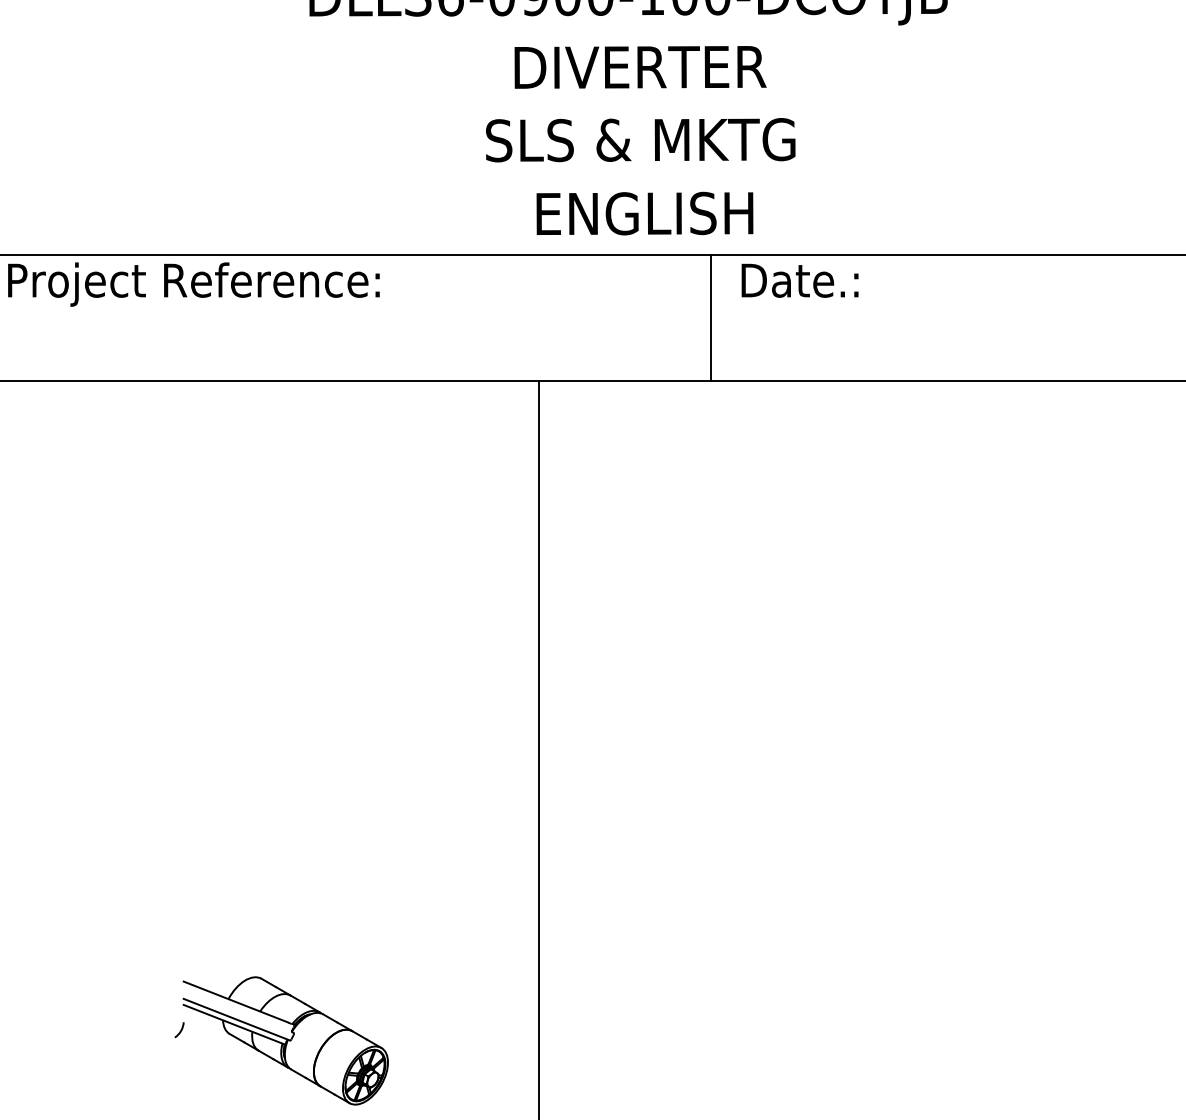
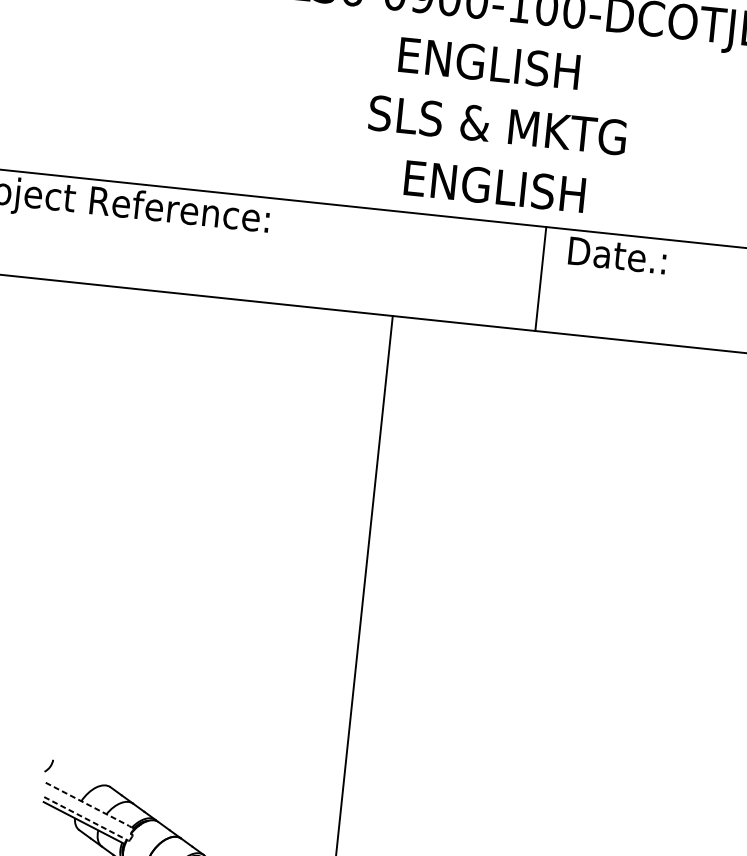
text: (642, 67) -> (505, 65), DIVERTER -> ENGLISH
line: (236, 1002) -> (87, 804), solid -> dashed
line: (236, 1019) -> (86, 818), solid -> dashed
curve: (180, 1030) -> (49, 766), moved

